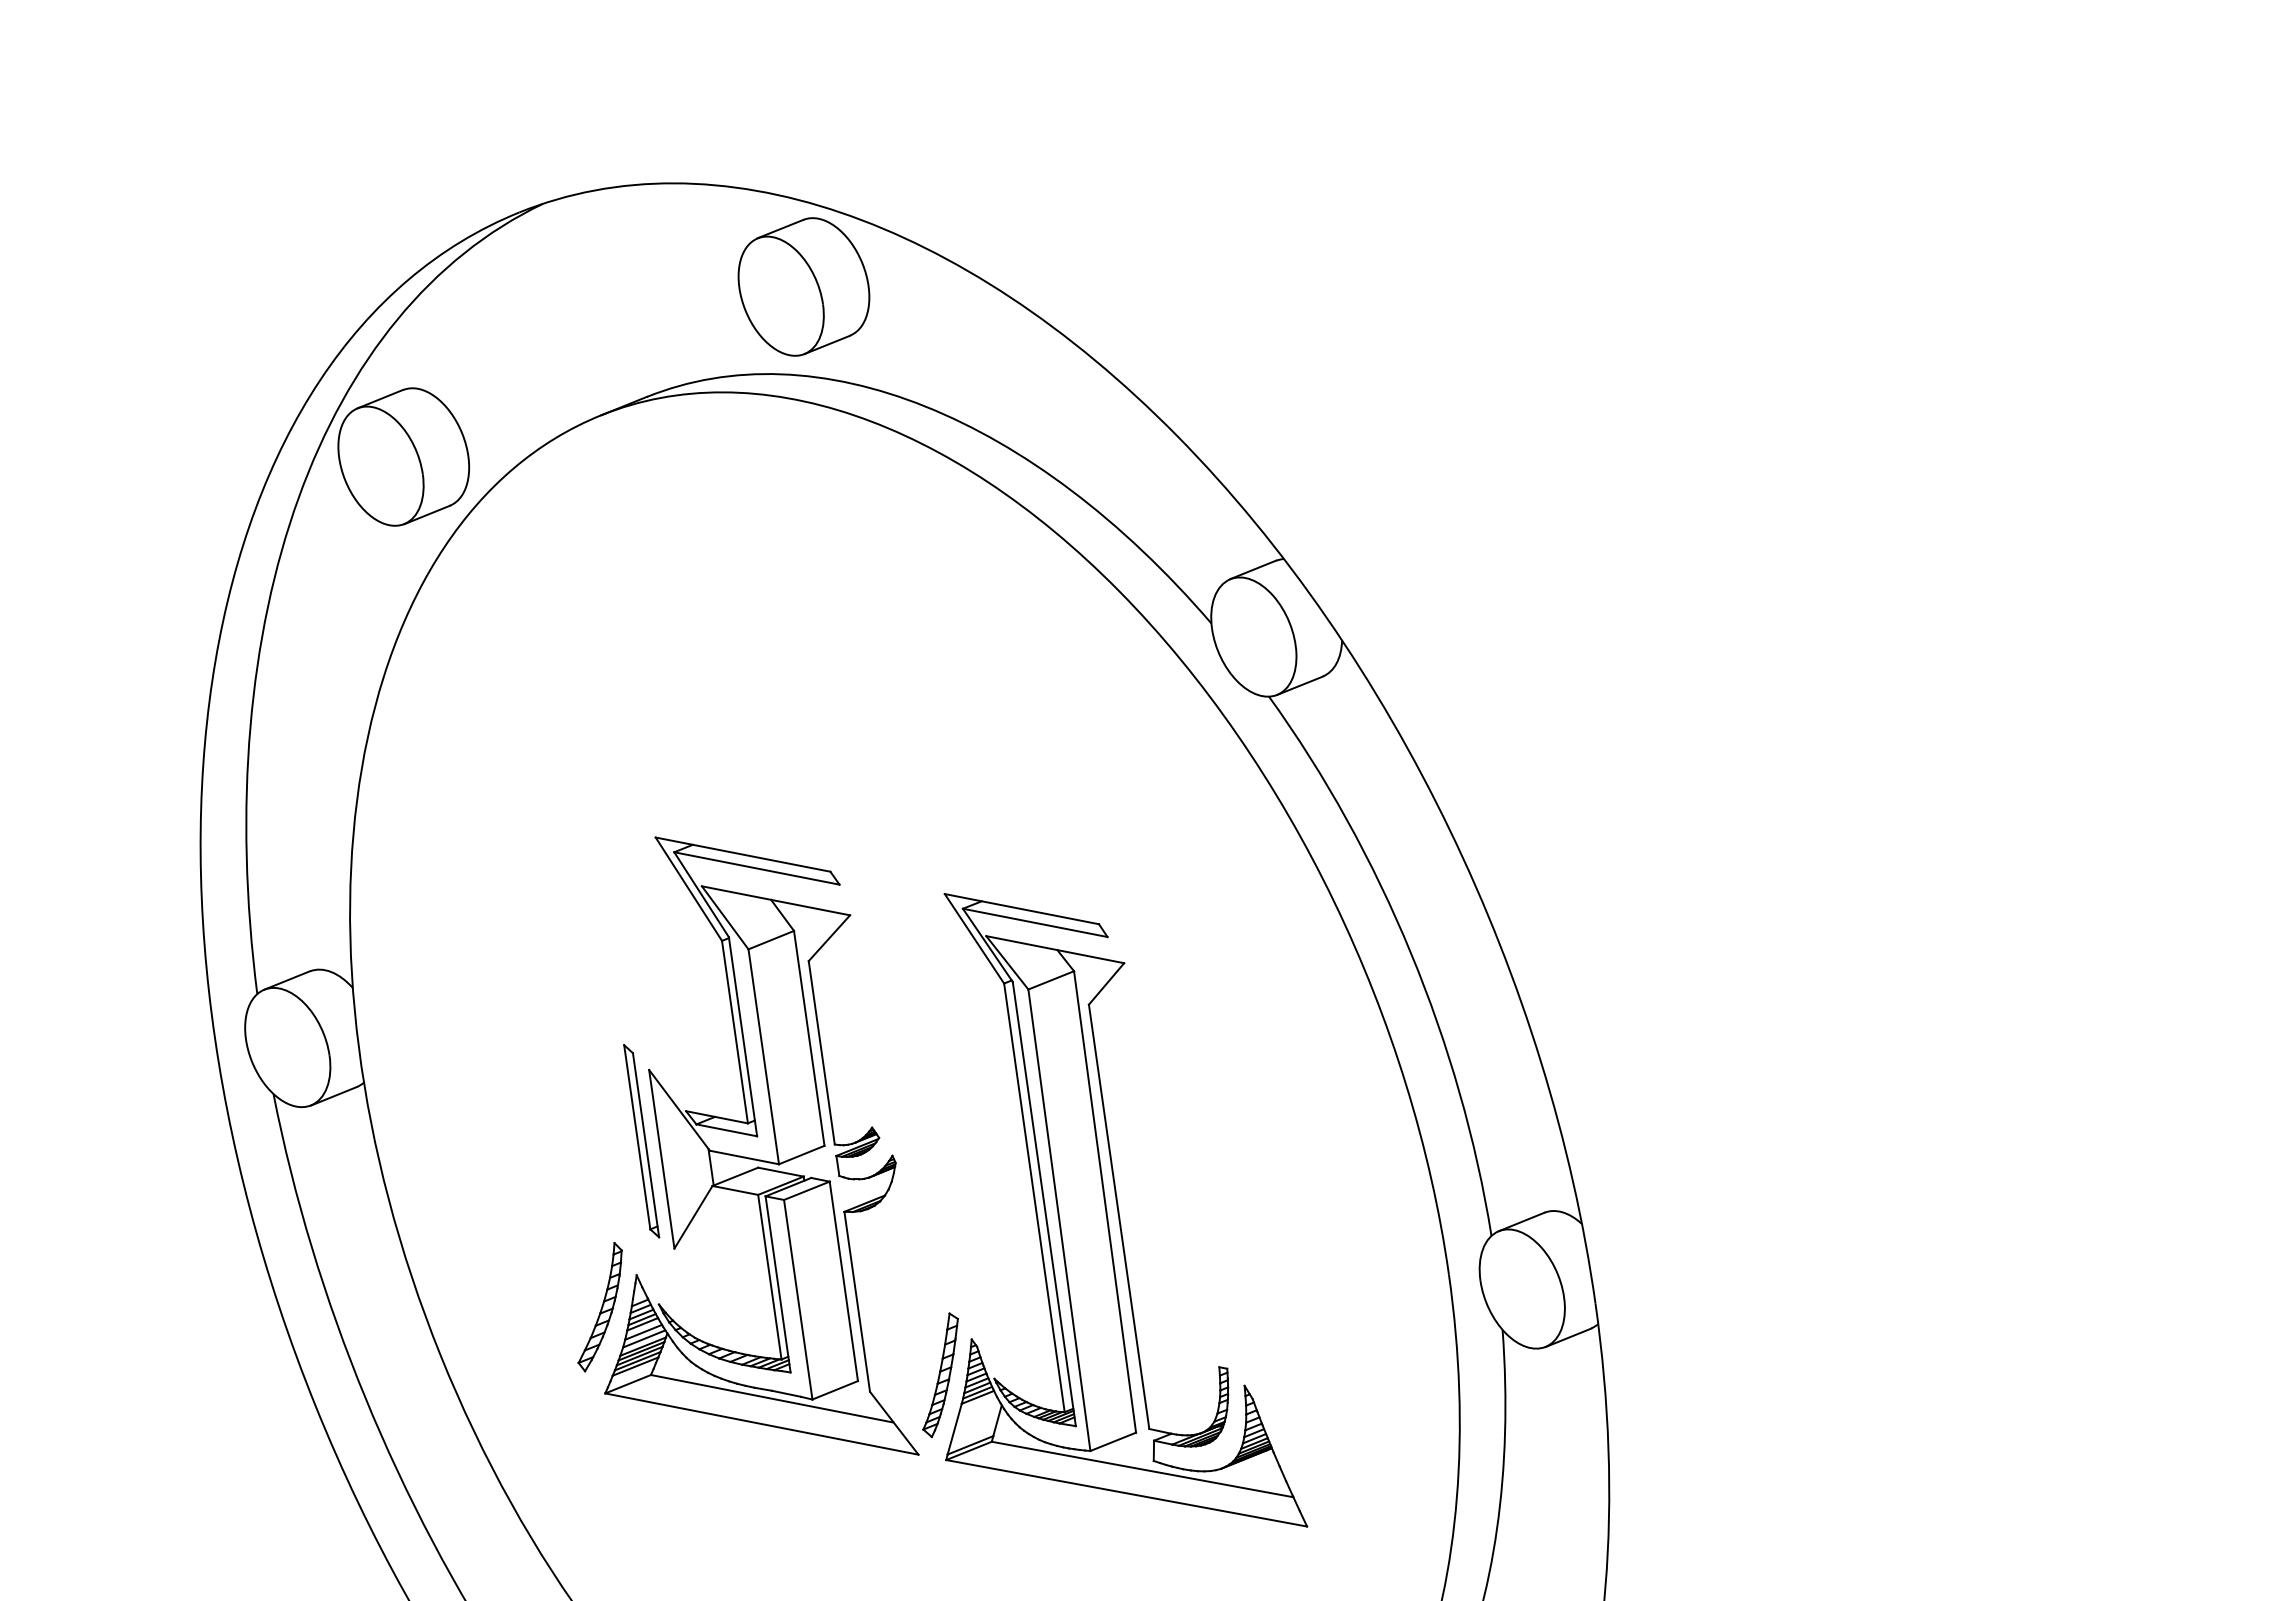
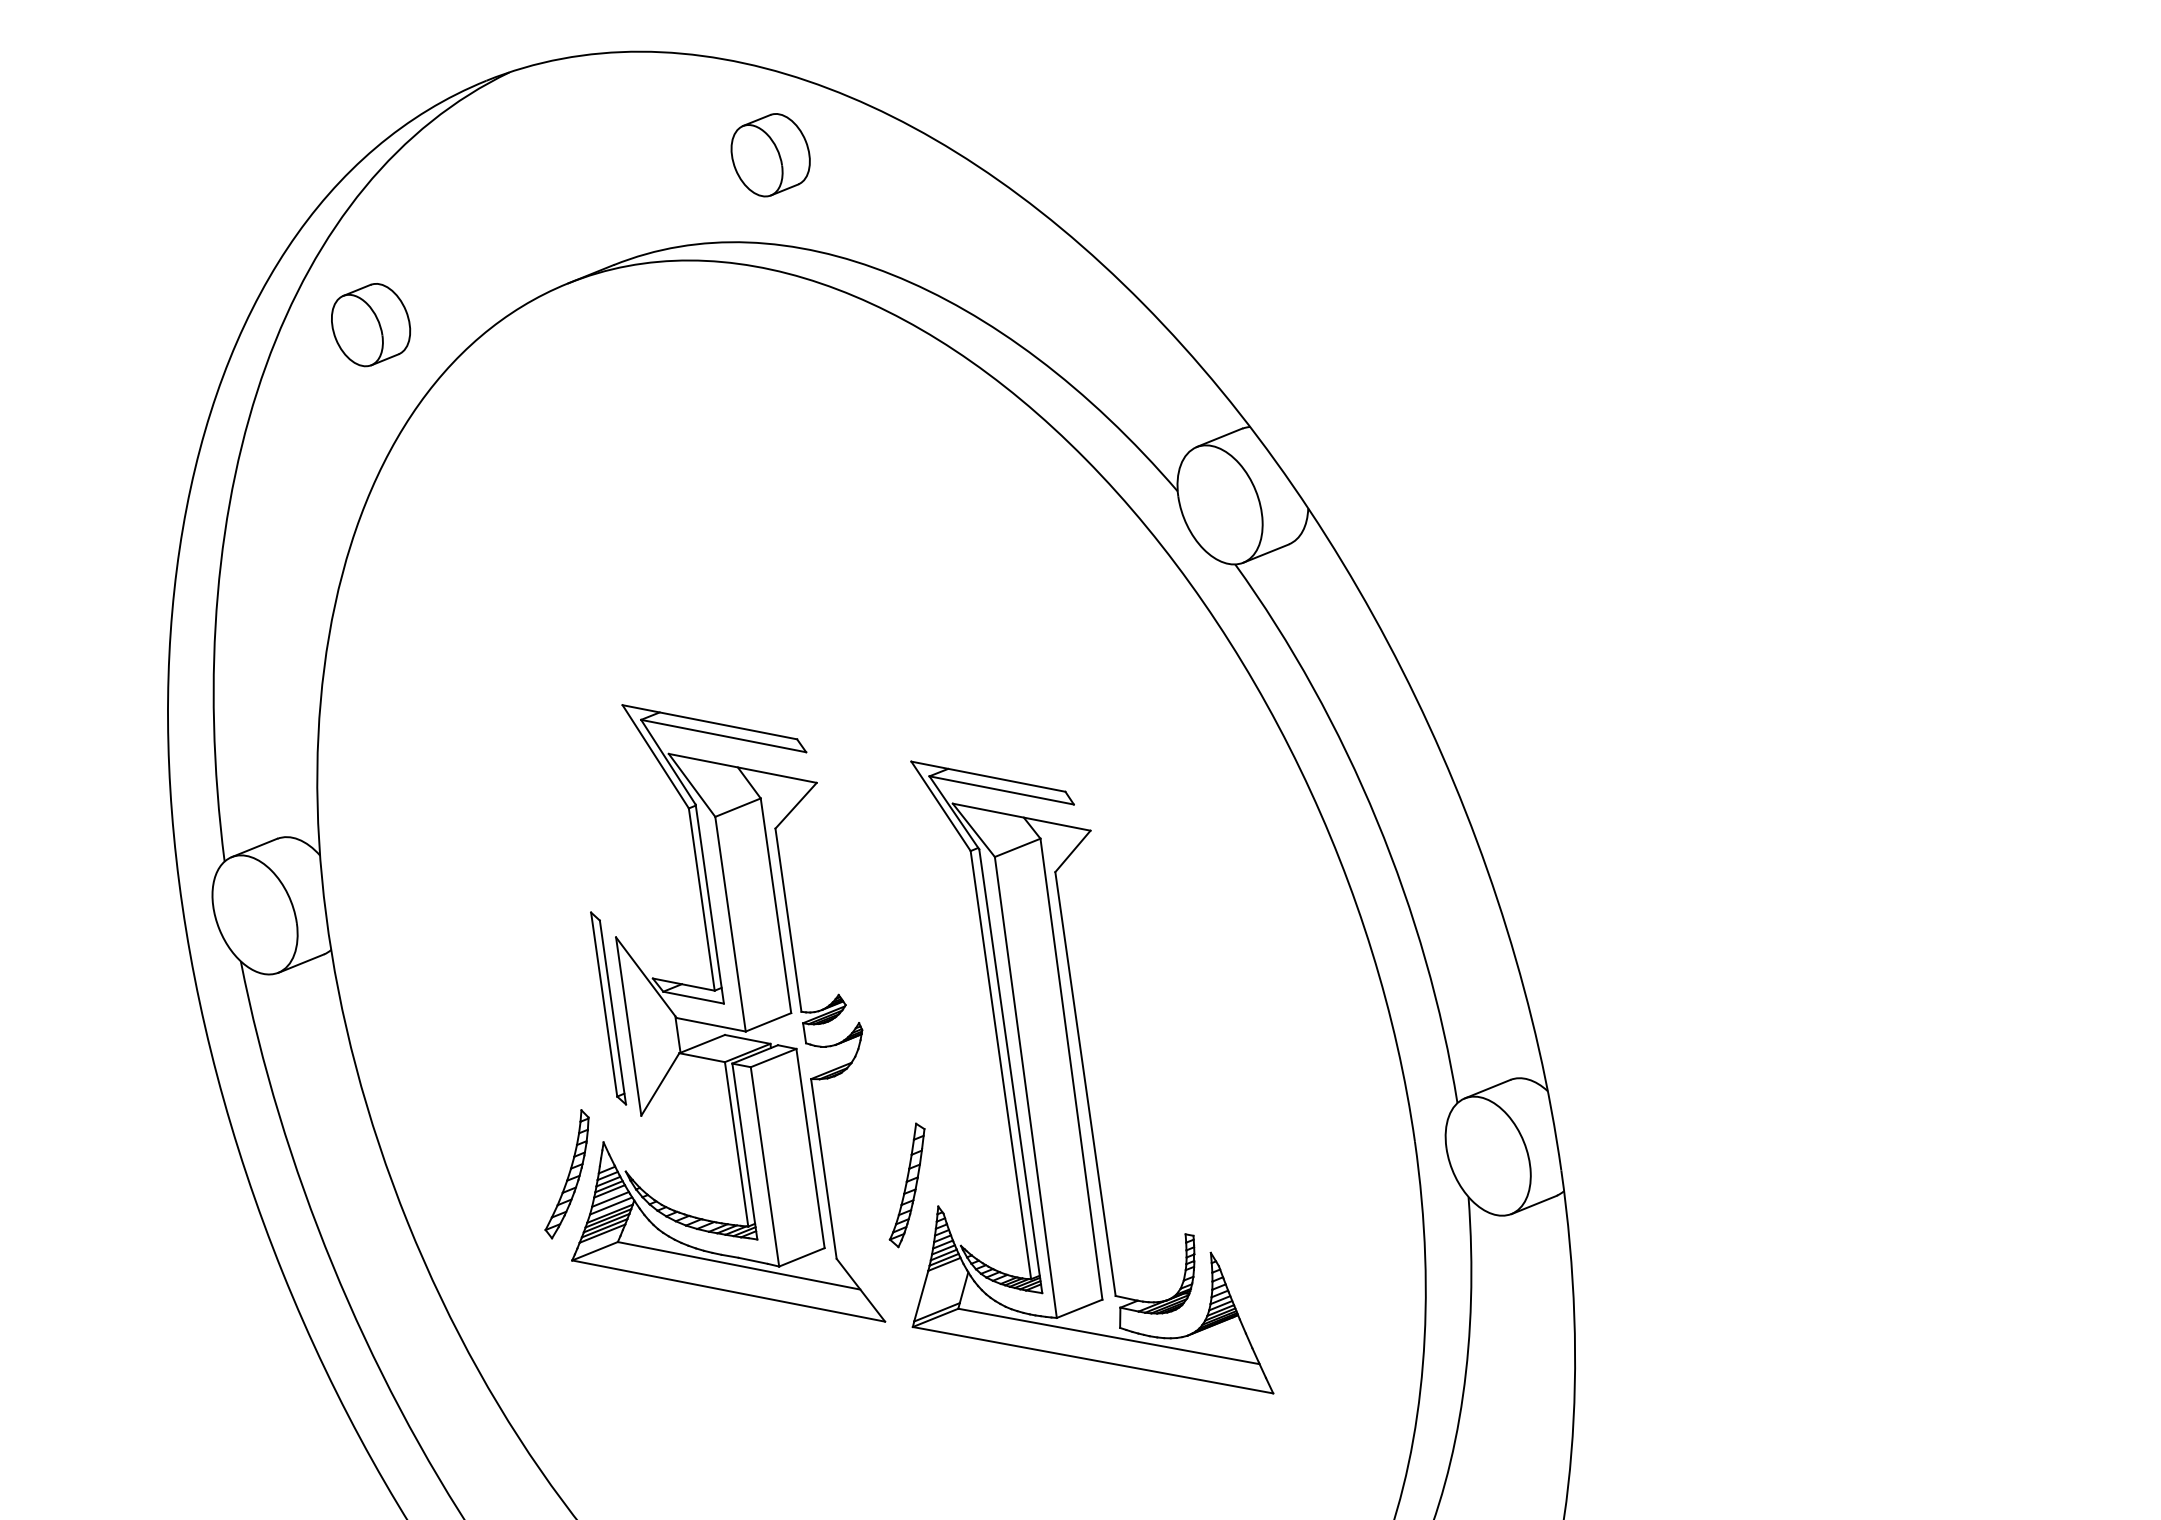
part: (803, 286) -> (770, 154), size x0.6
part: (403, 456) -> (370, 324), size x0.6
part: (940, 1375) -> (907, 1185), moved

